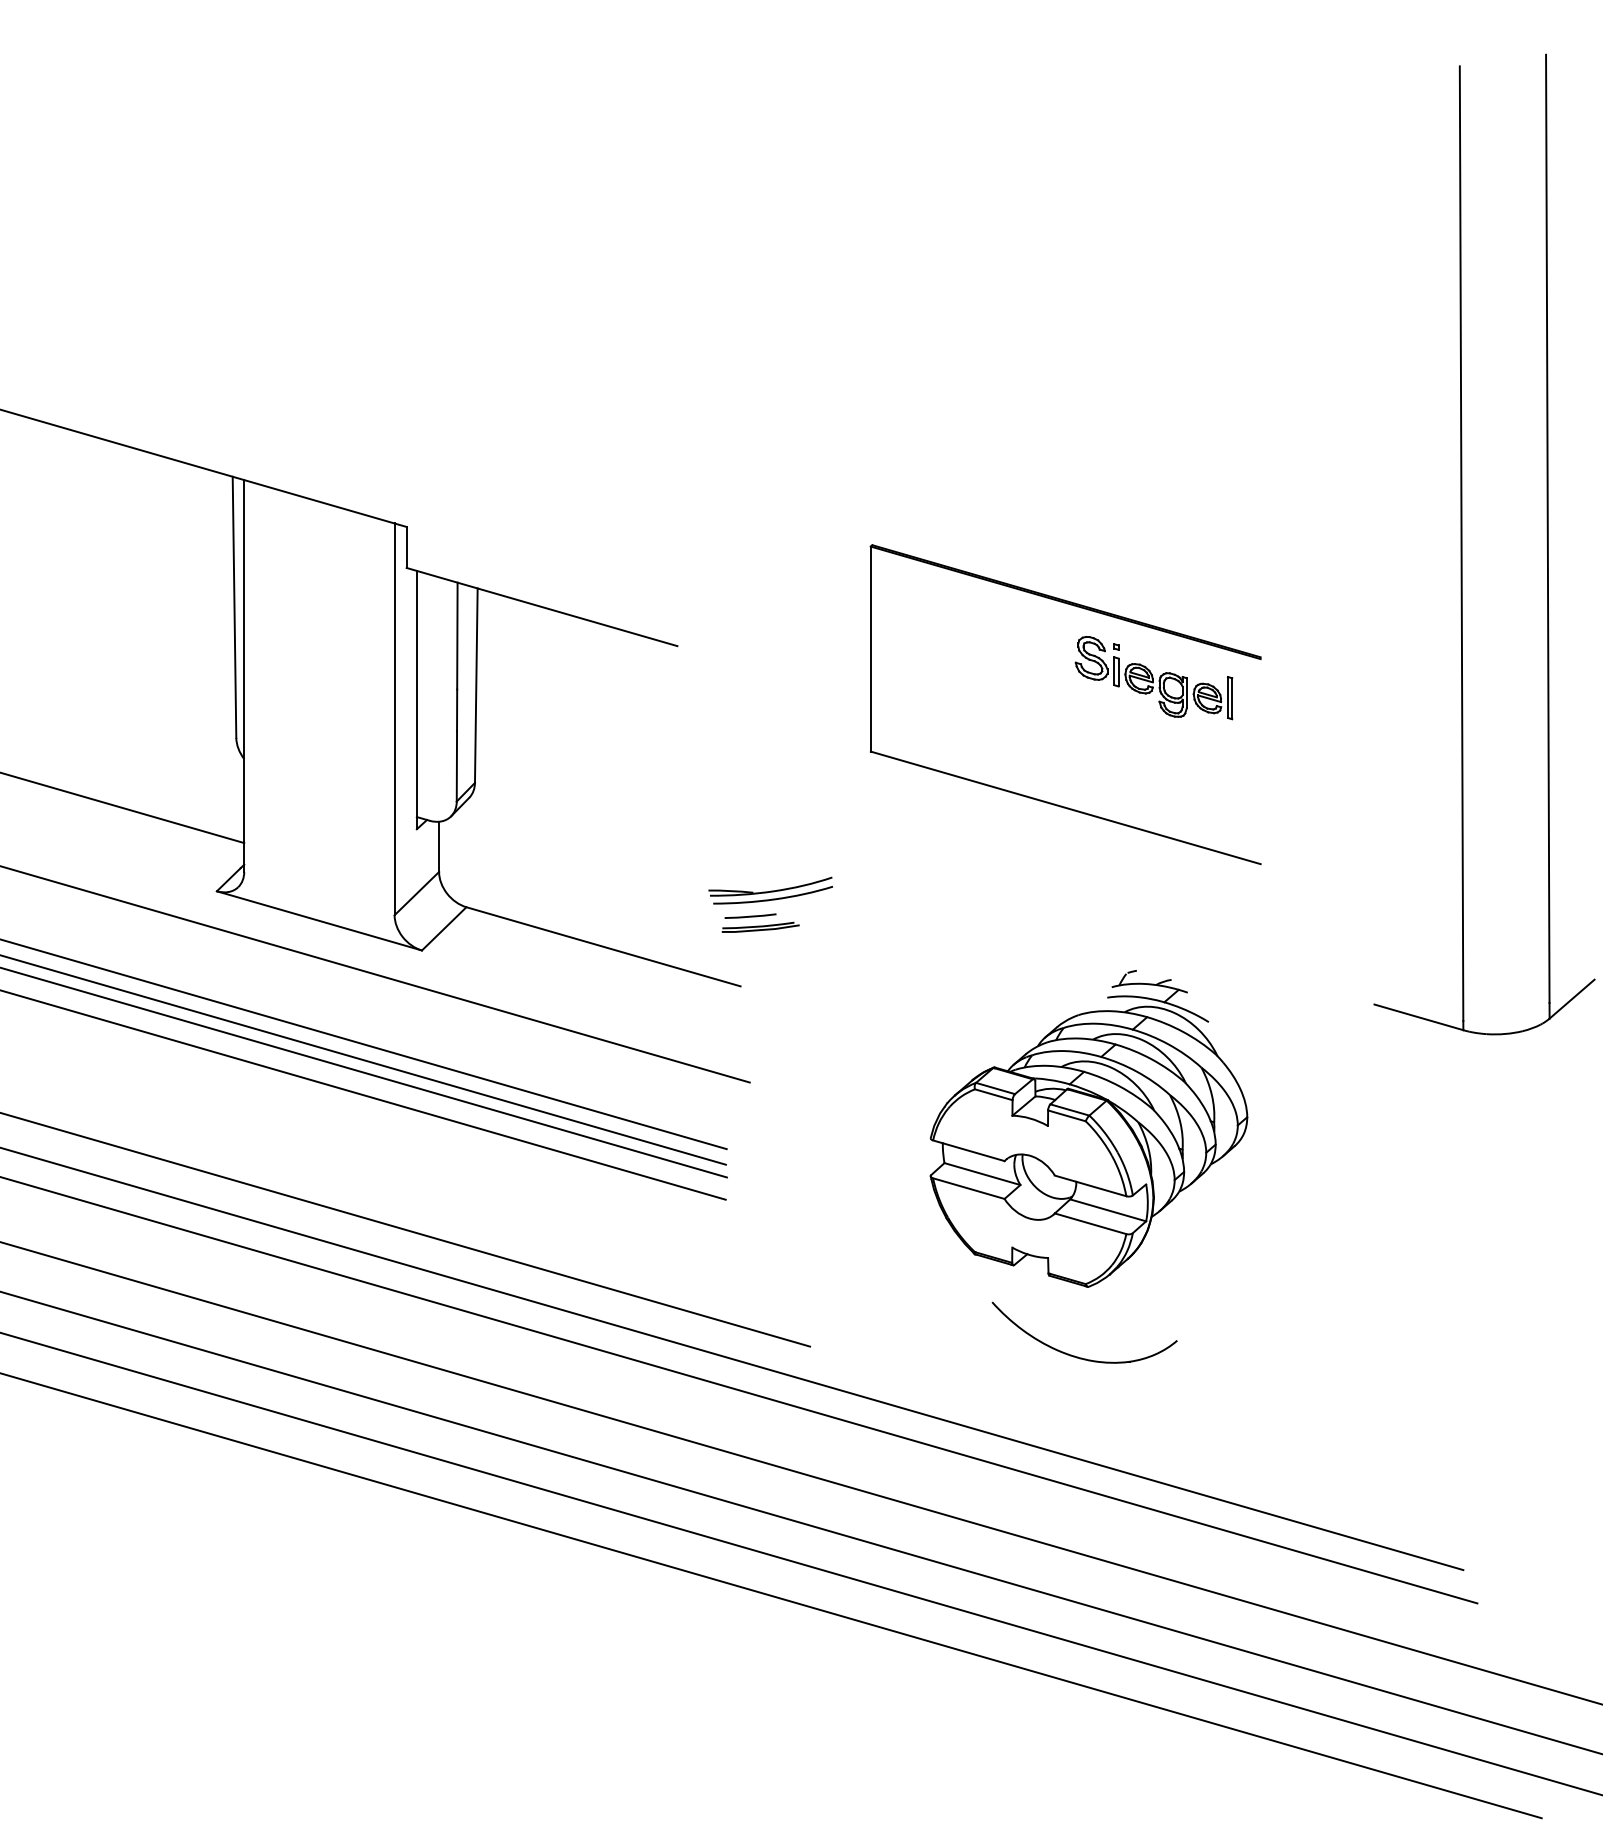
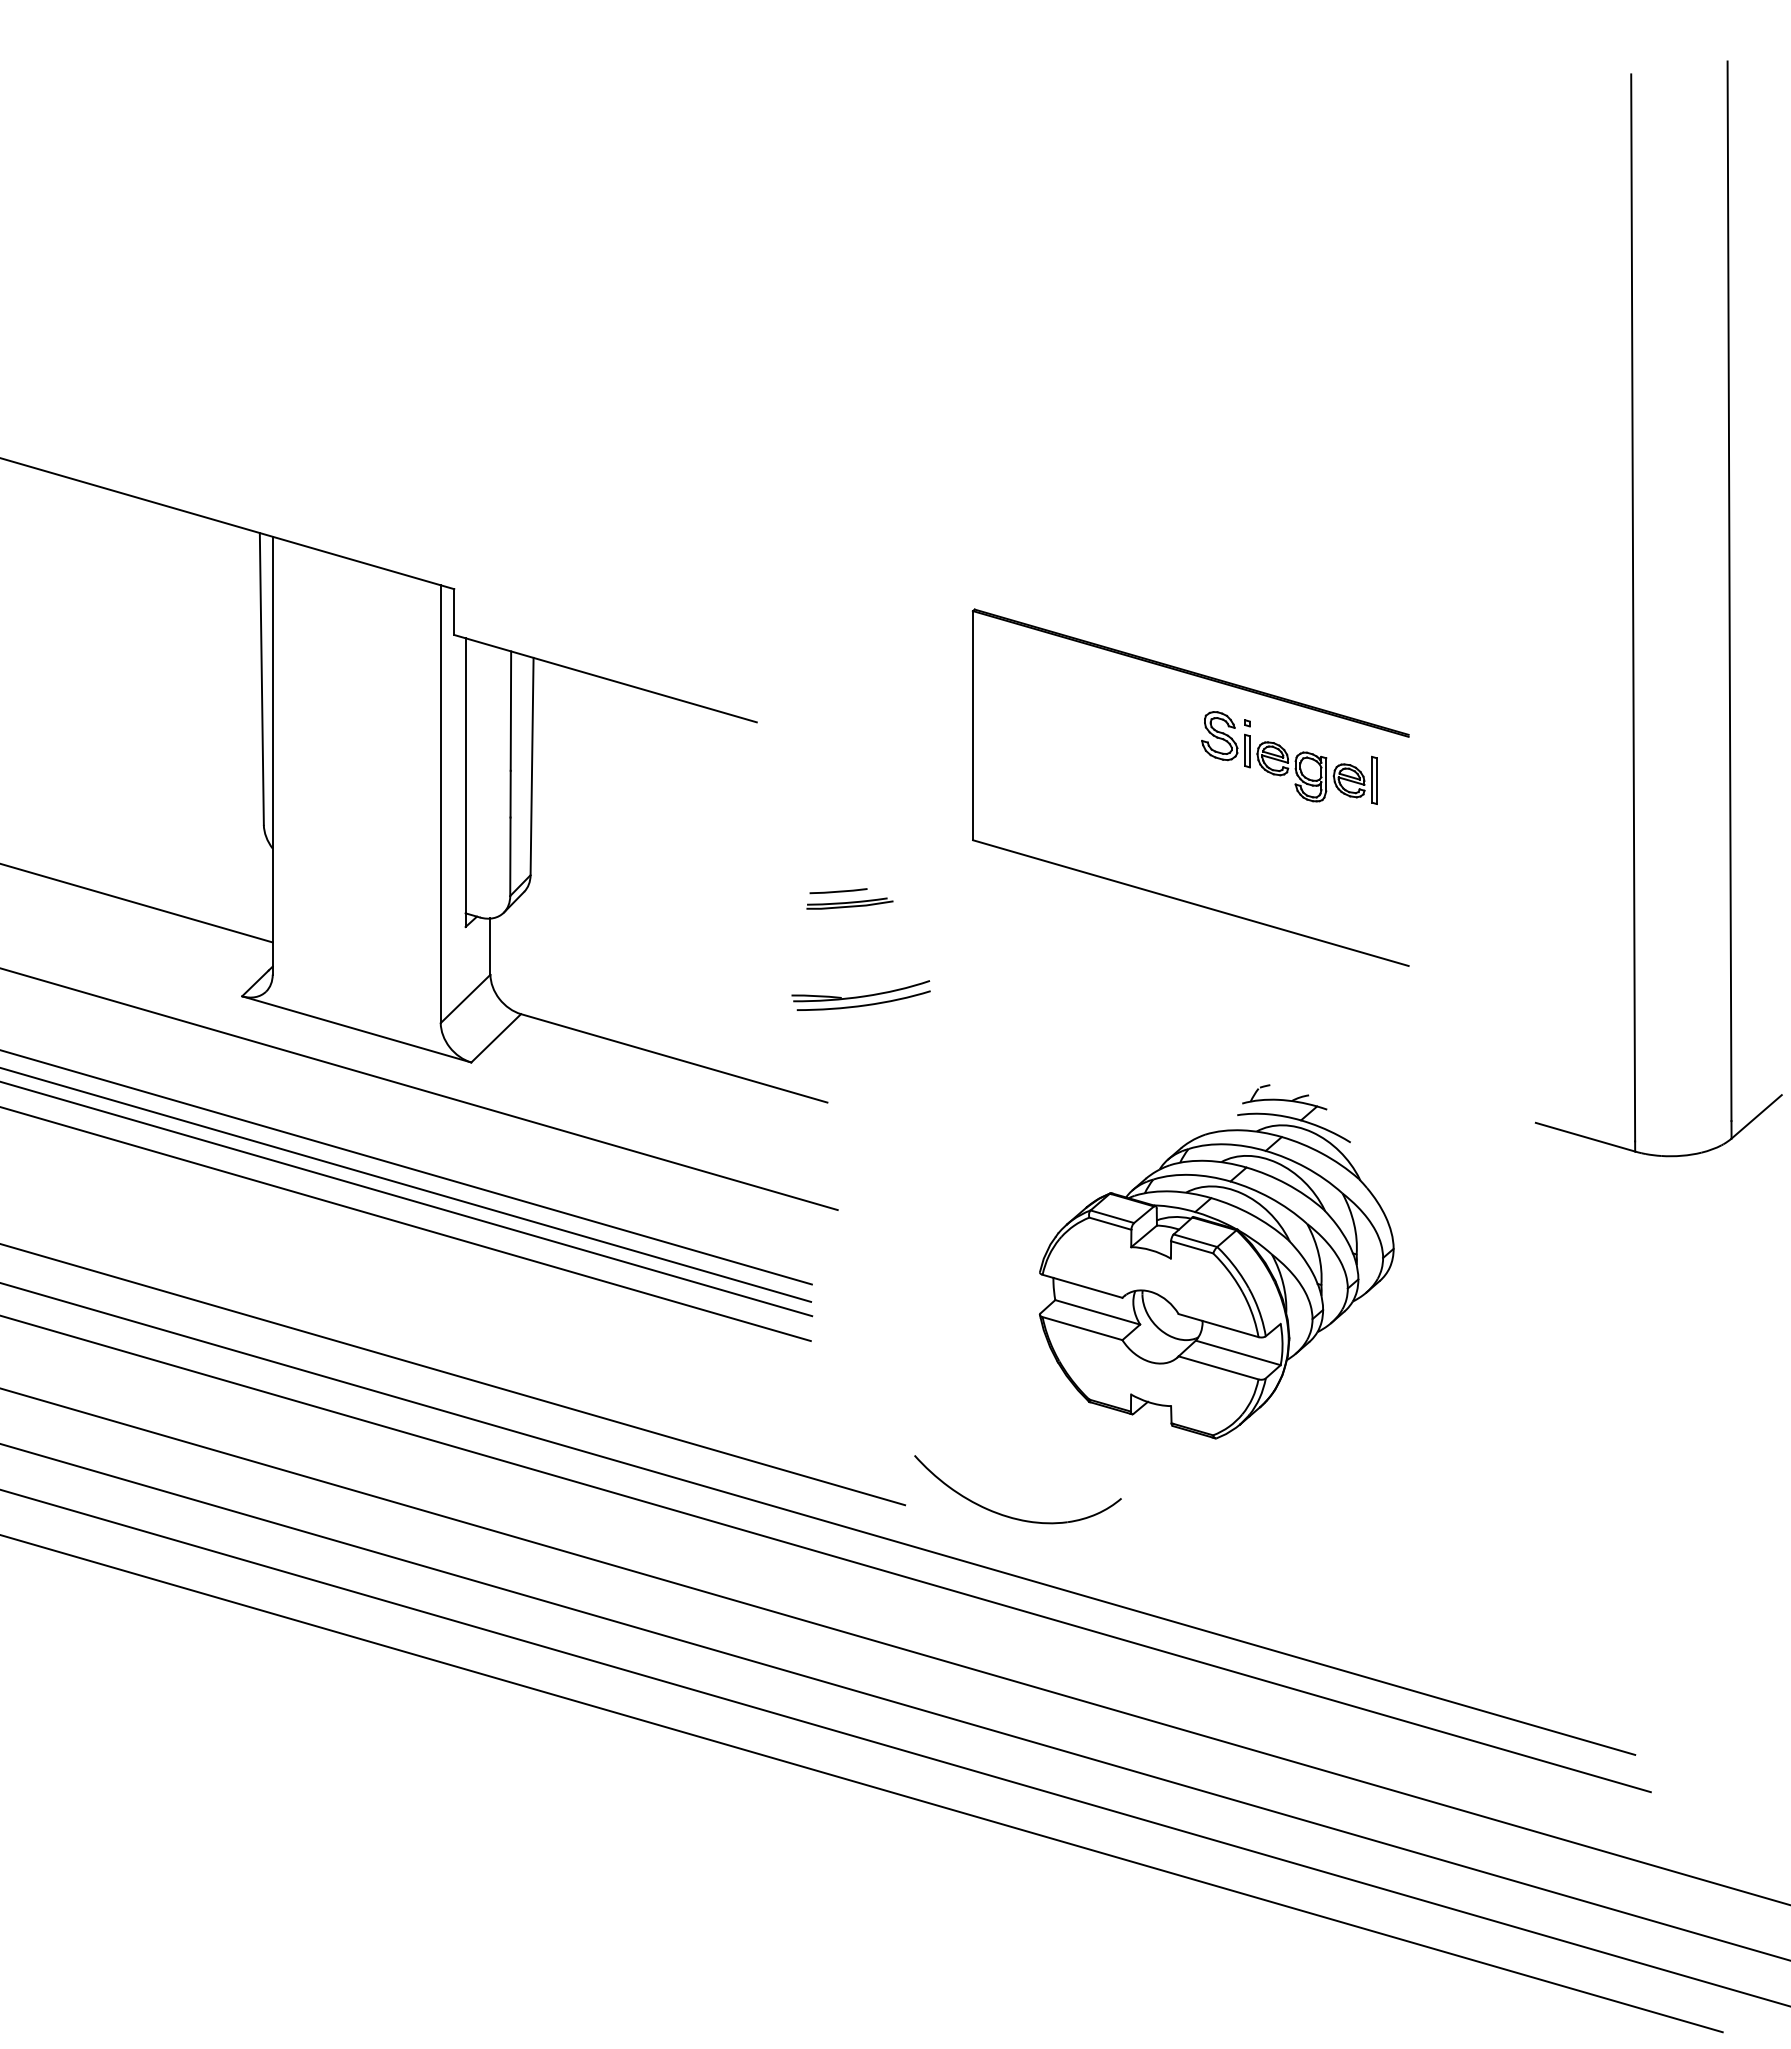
part: (760, 922) -> (849, 898), moved
part: (1078, 1356) -> (1011, 1516), moved

